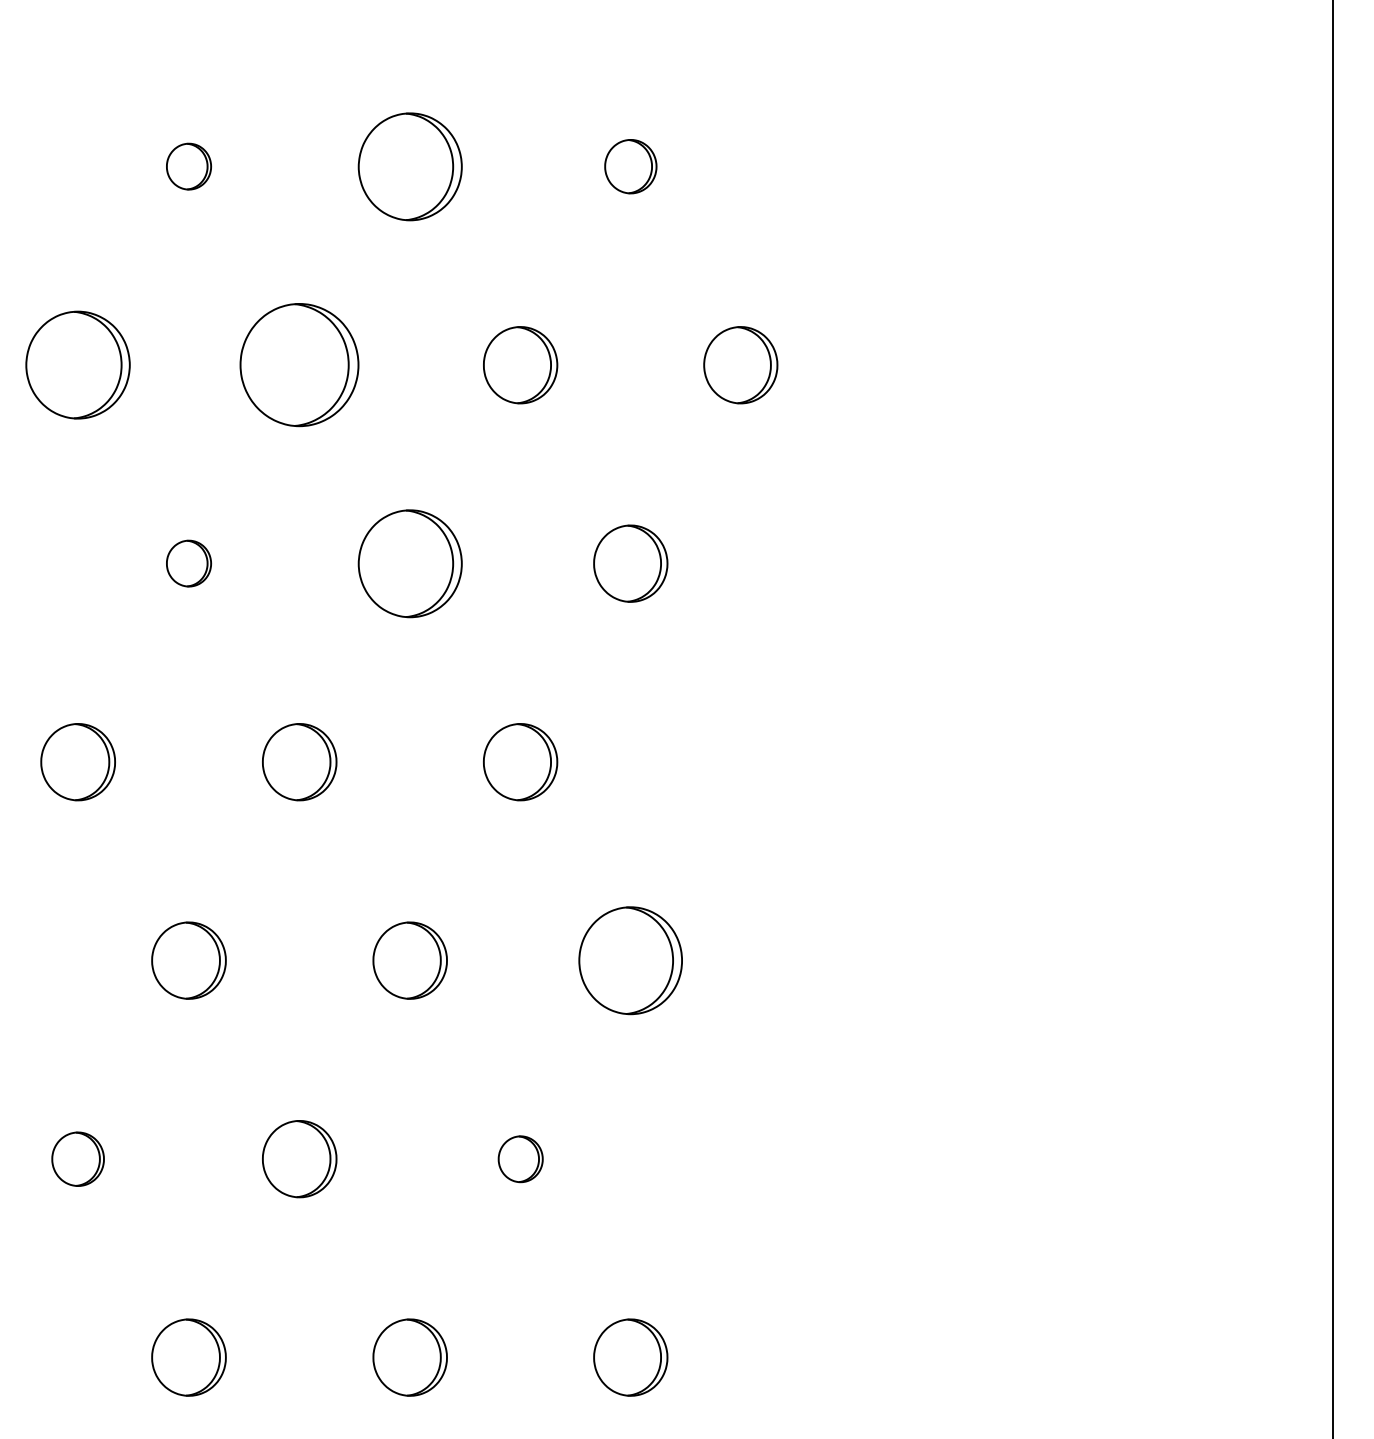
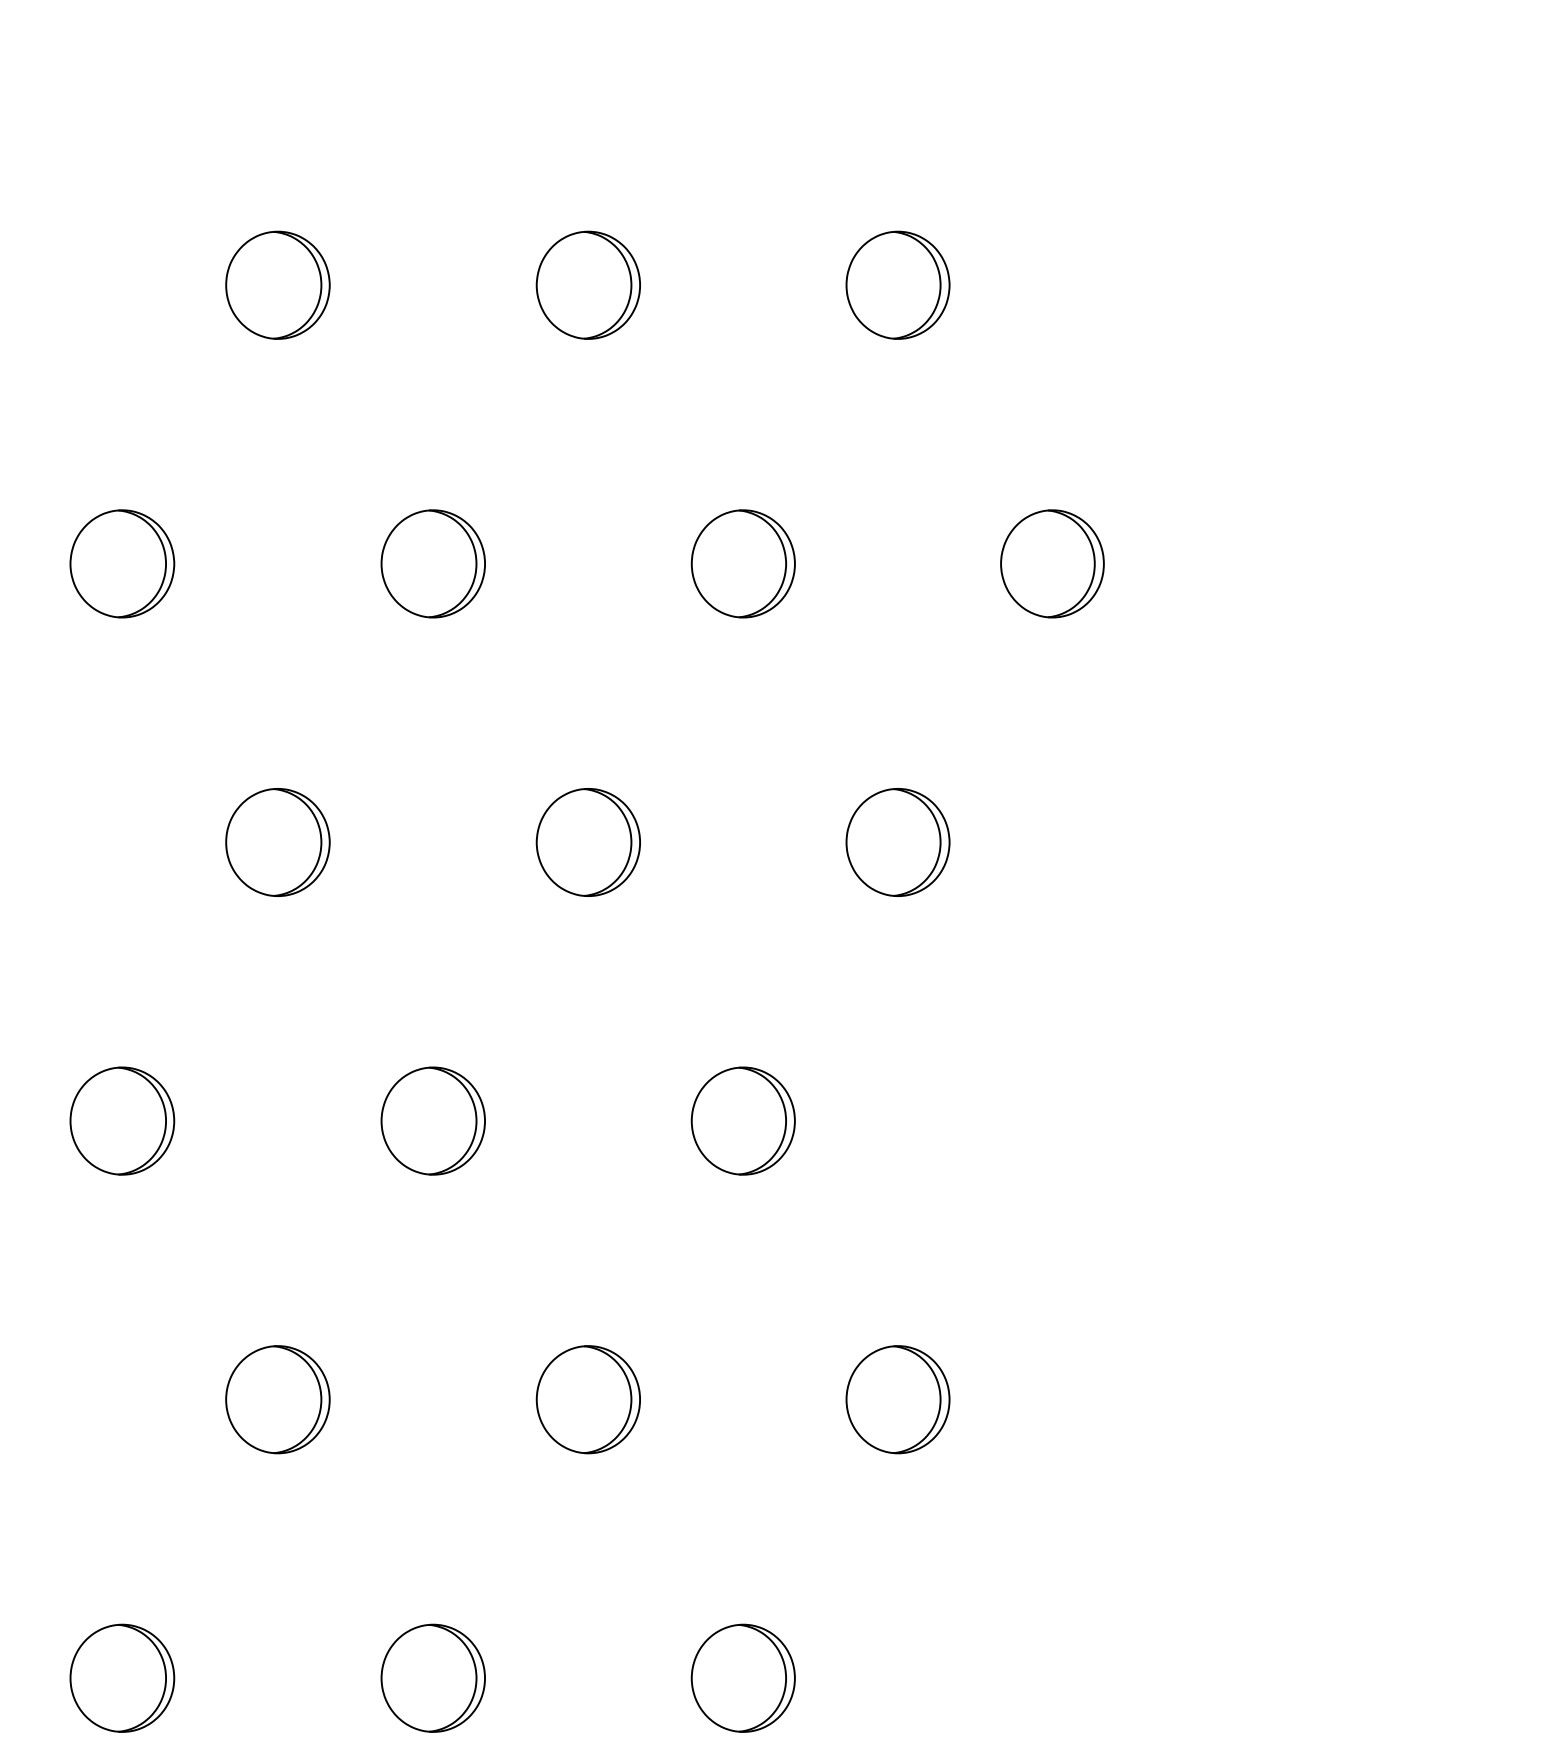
part: (188, 166) -> (277, 284), size x1.67
part: (409, 166) -> (587, 284), size x0.71
part: (630, 166) -> (897, 284), size x1.43
part: (78, 365) -> (122, 564), size x0.71
part: (299, 365) -> (433, 564), size x0.62
part: (188, 563) -> (277, 842), size x1.67
part: (409, 563) -> (587, 842), size x0.71
part: (630, 960) -> (897, 1399), size x0.71
part: (77, 1159) -> (121, 1678), size x1.43
part: (520, 1159) -> (743, 1678), size x1.67

